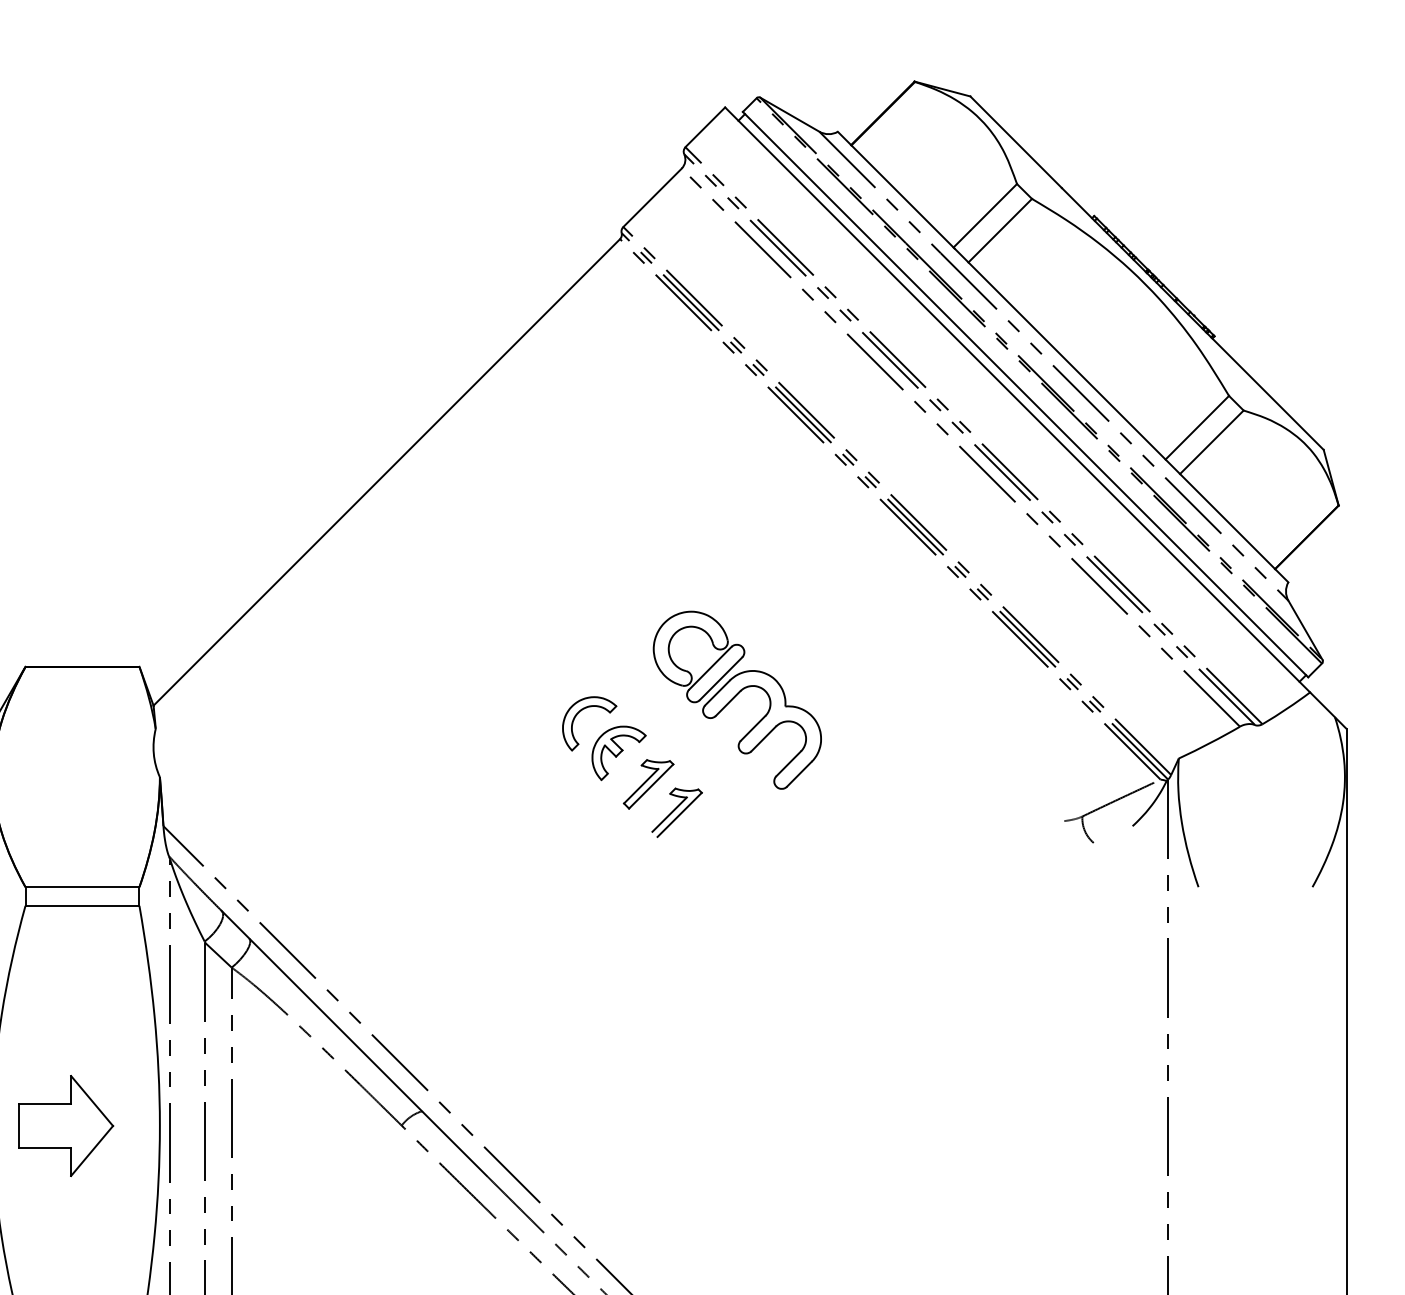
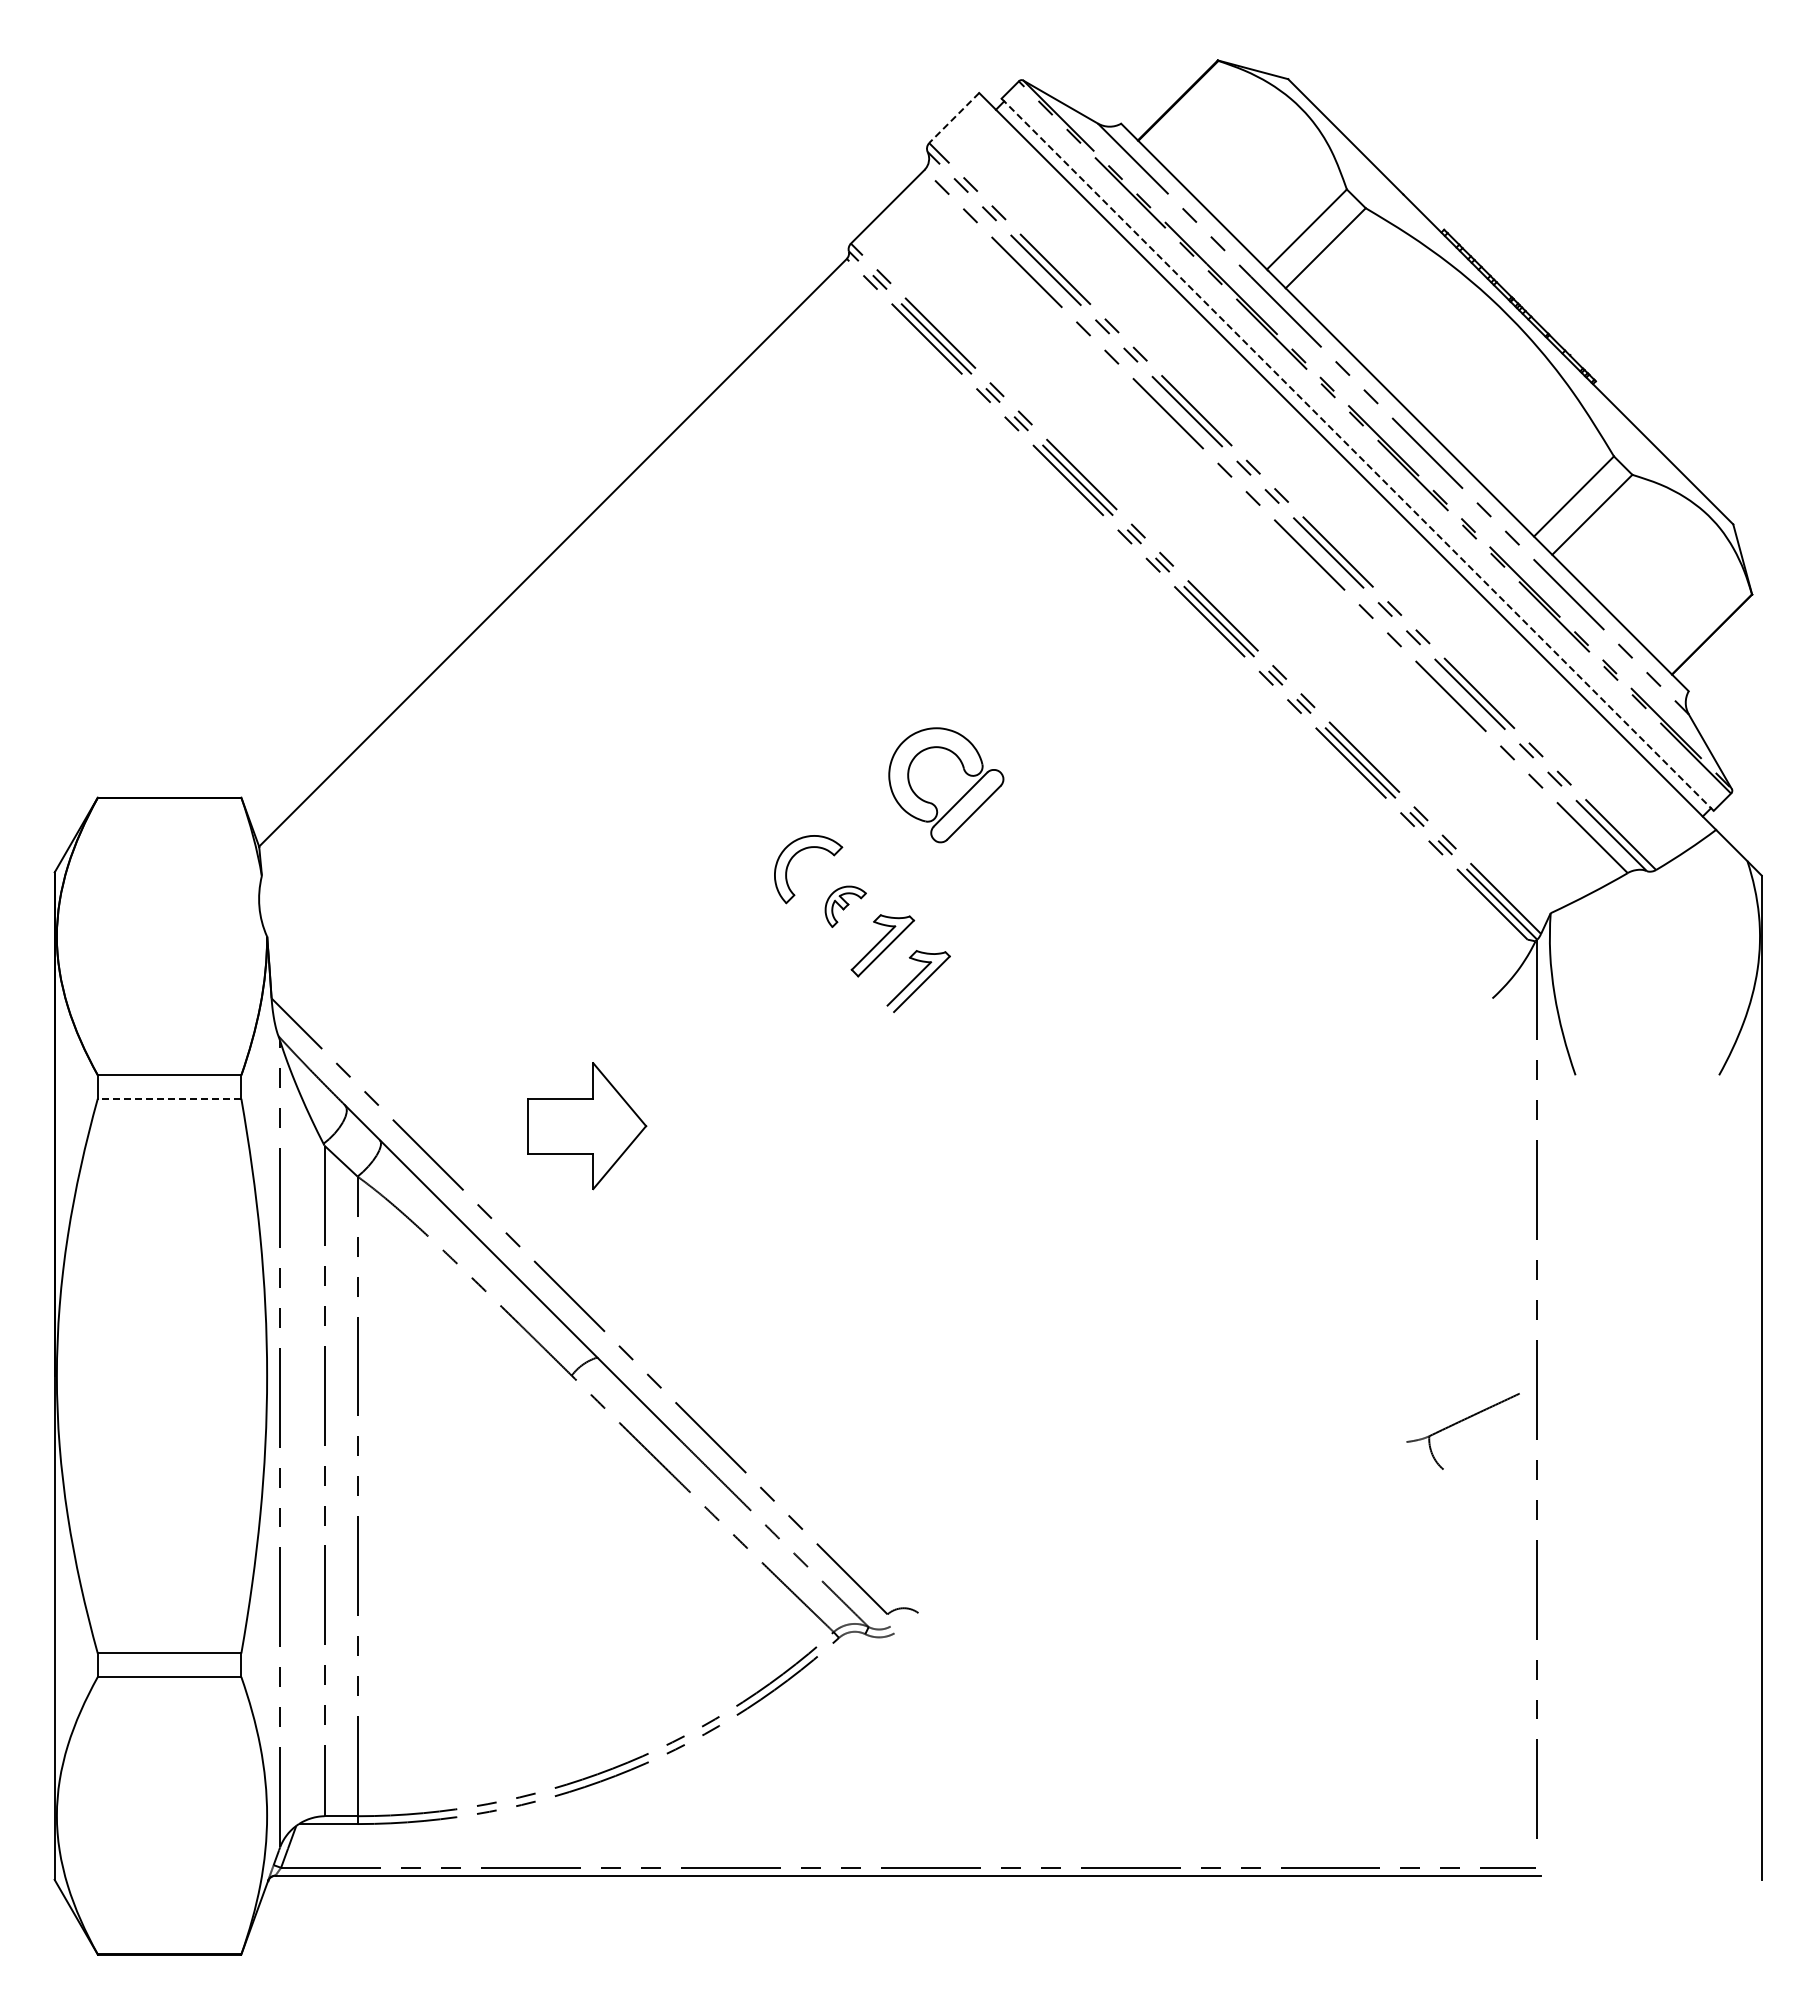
line: (704, 127) -> (953, 118), solid -> dashed
line: (1025, 394) -> (1357, 454), solid -> dashed
part: (761, 730) -> (1025, 877), removed
part: (619, 753) -> (845, 906), size x0.6
part: (1105, 806) -> (1458, 1423), moved
line: (82, 905) -> (169, 1098), solid -> dashed
part: (66, 1126) -> (587, 1126), moved

